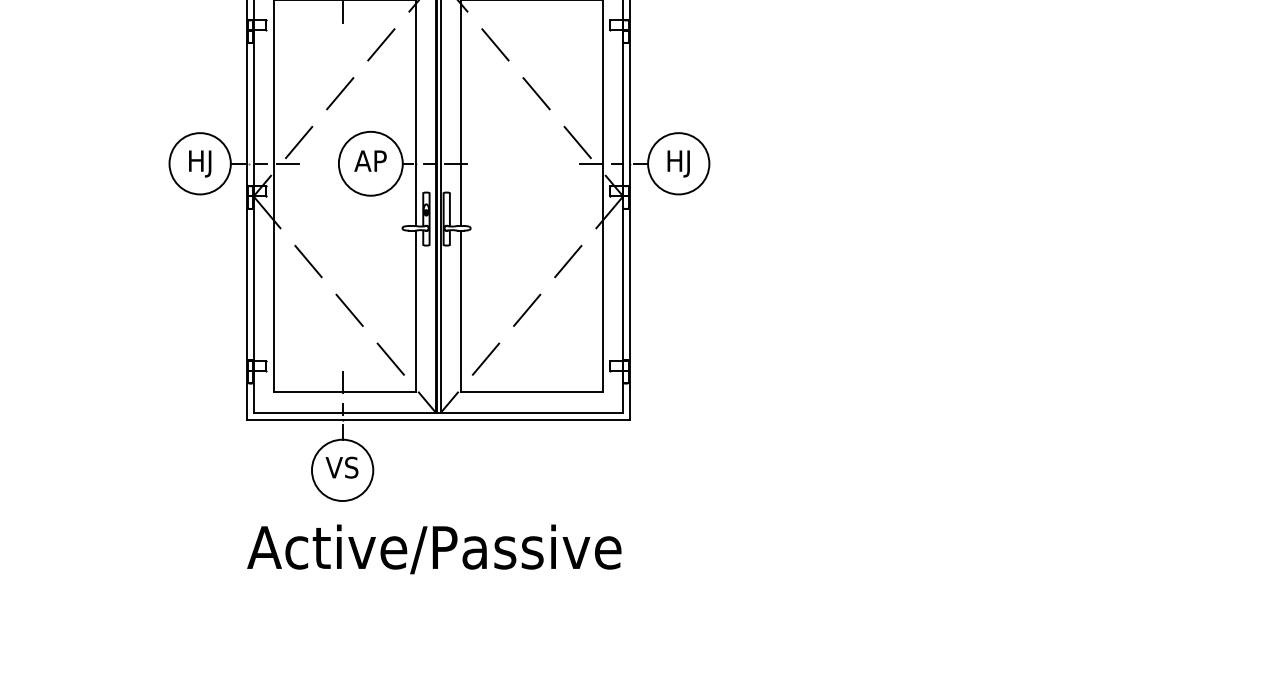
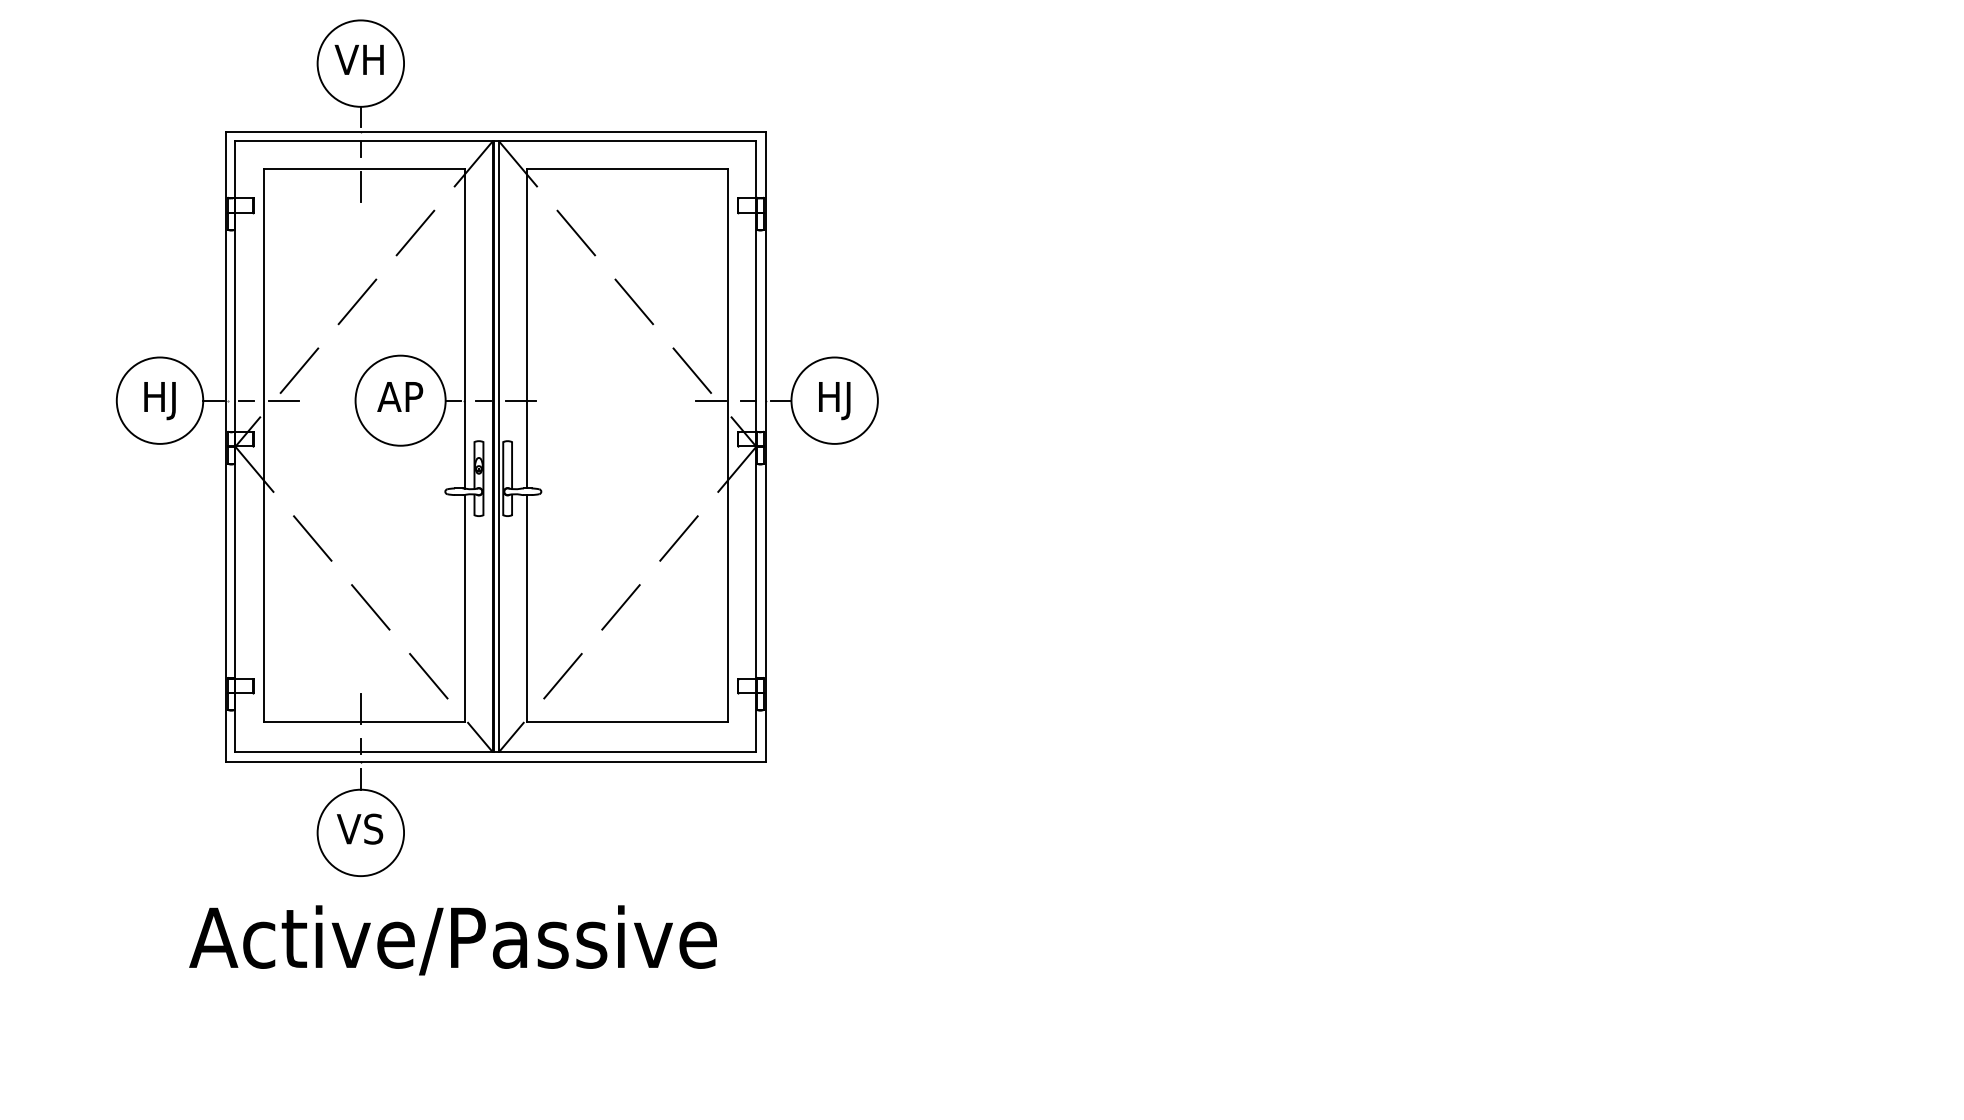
text: (433, 549) -> (452, 940), moved

